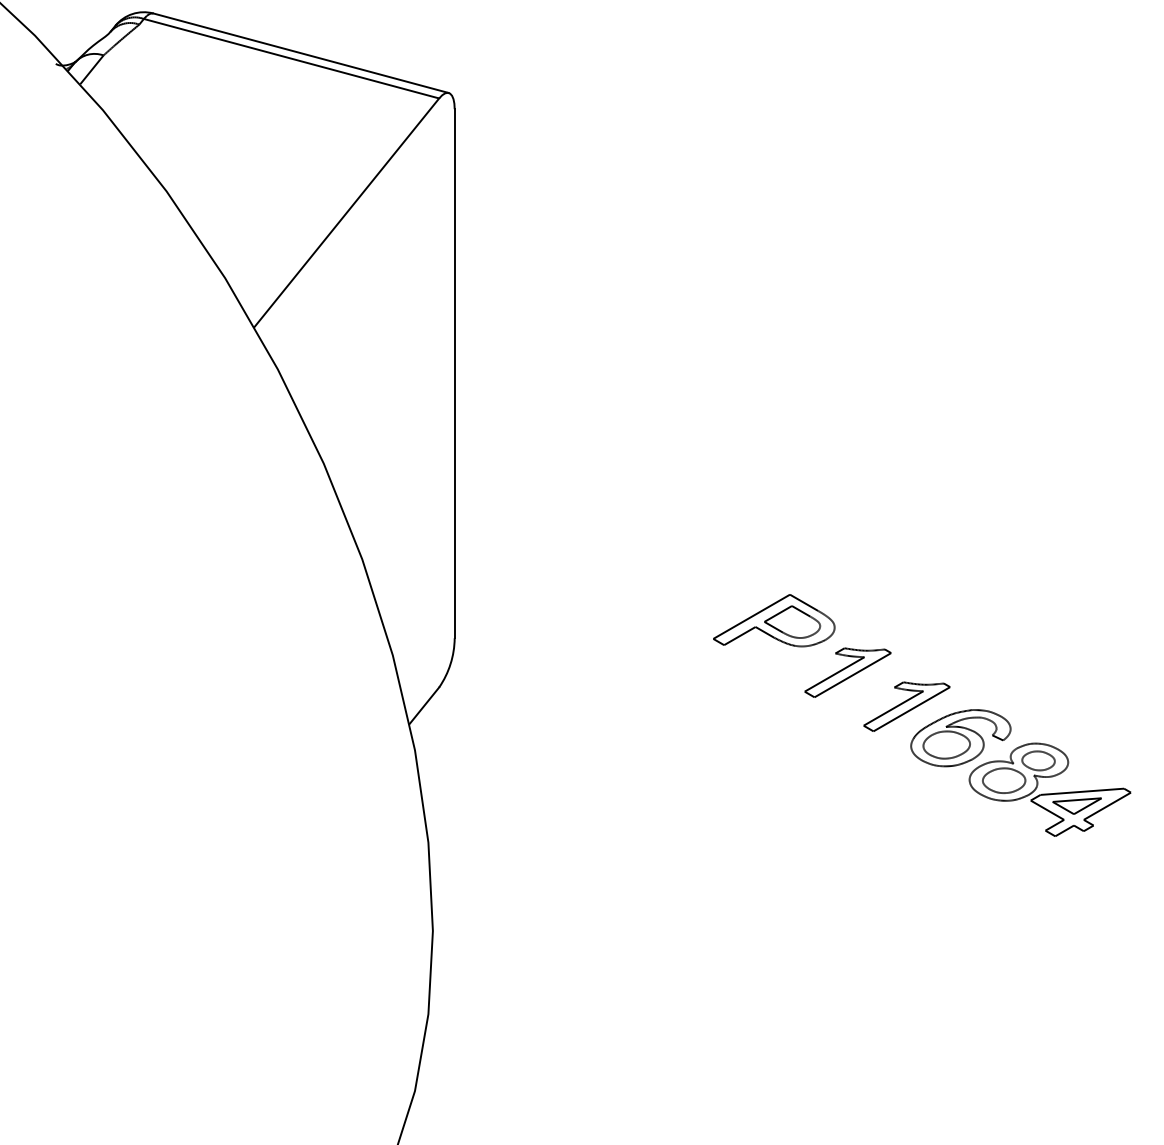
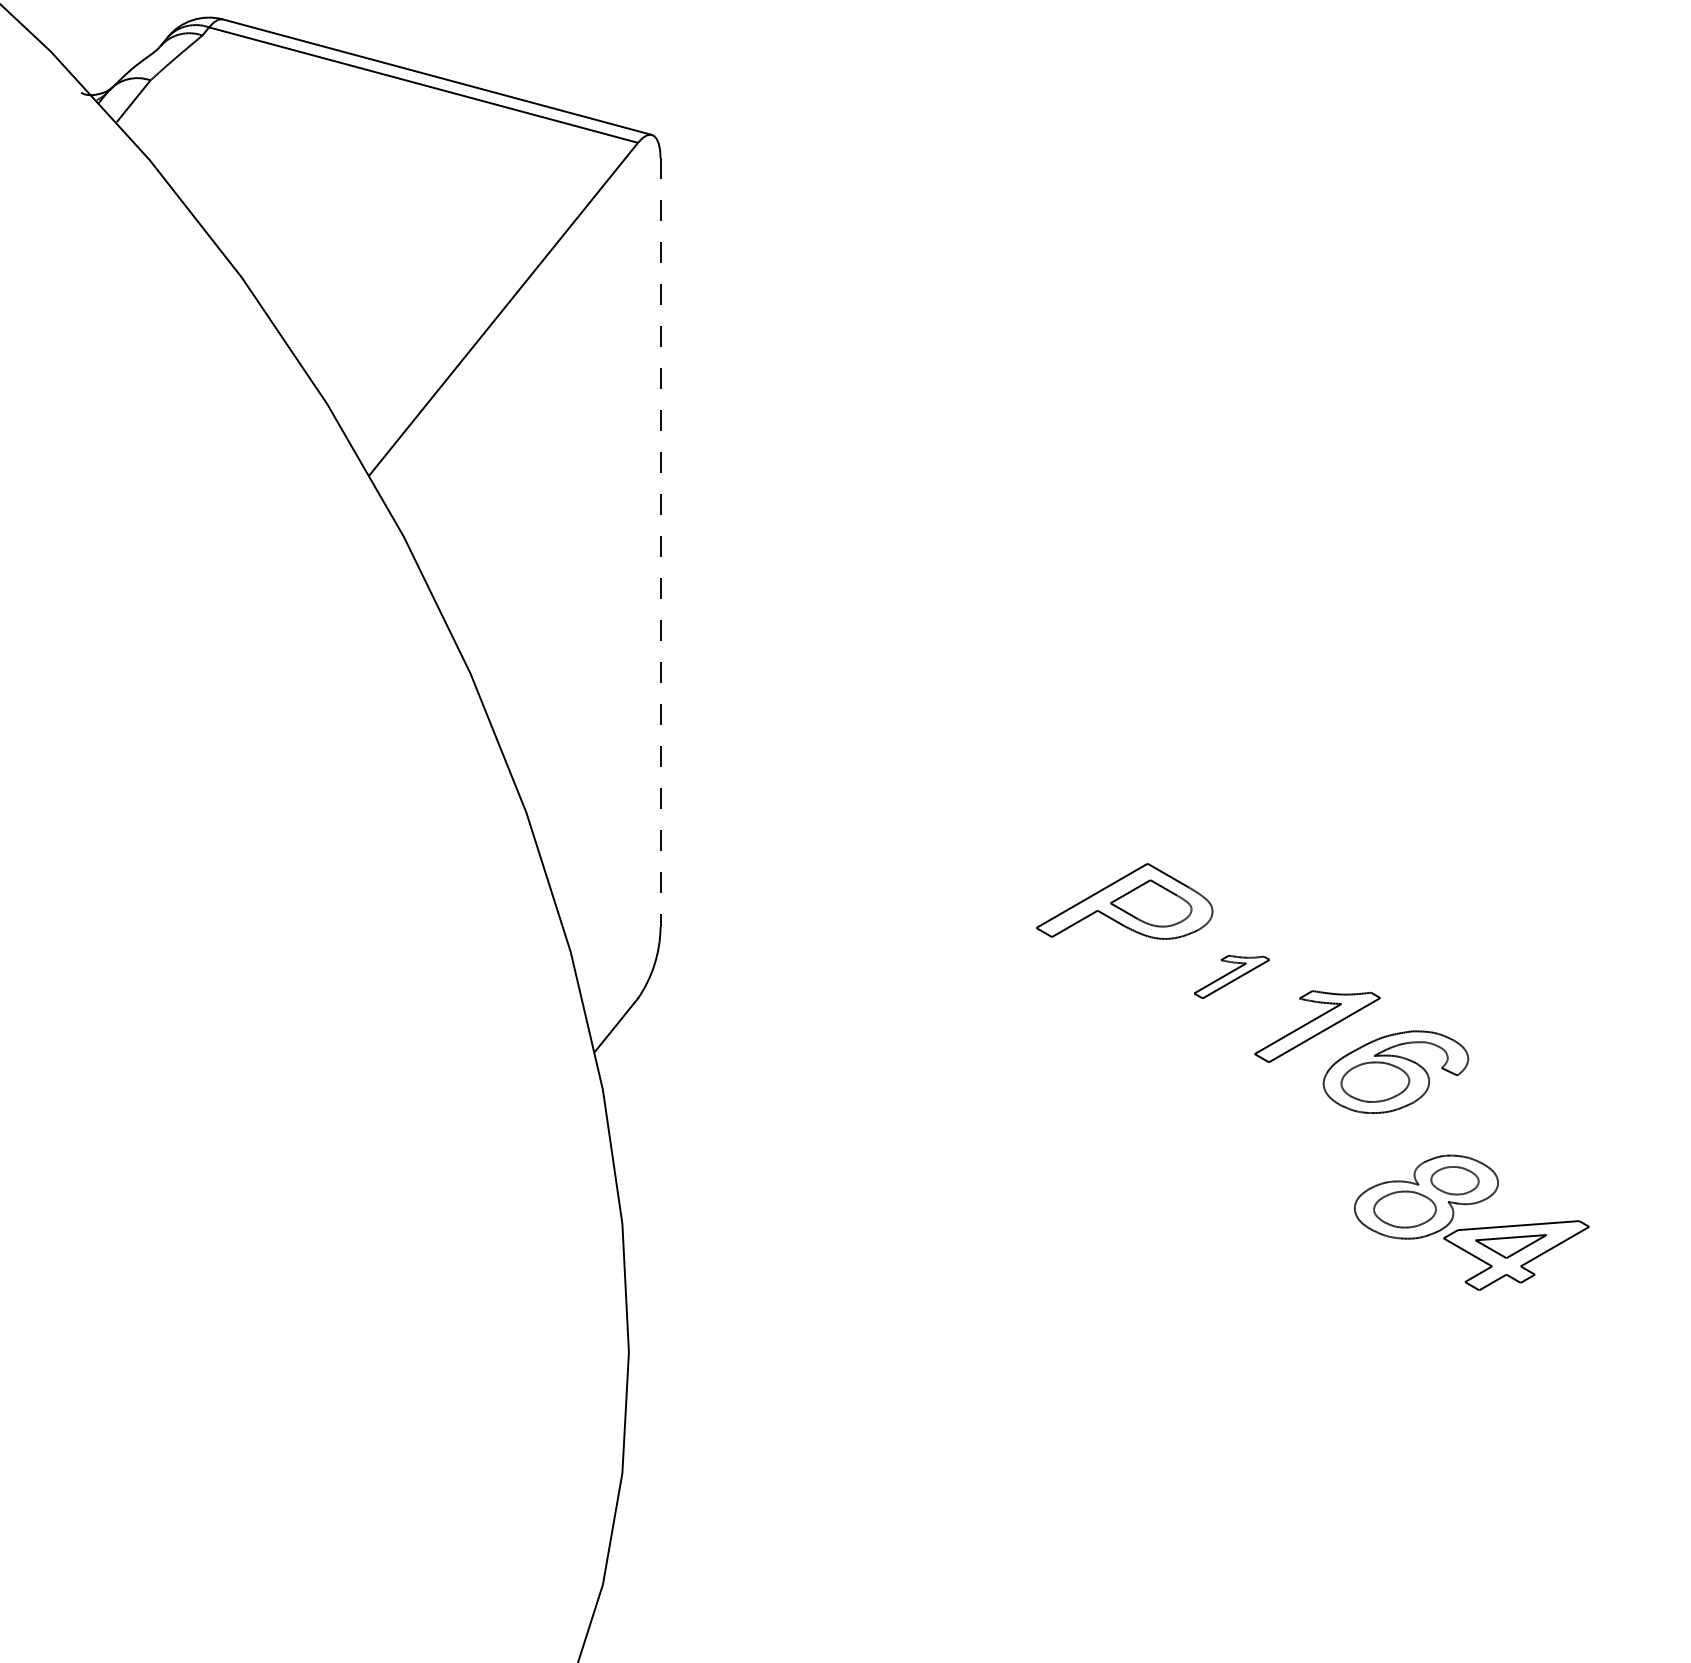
line: (454, 373) -> (660, 542), solid -> dashed
part: (847, 672) -> (1231, 976), size x0.6
part: (1049, 789) -> (1470, 1222), moved

